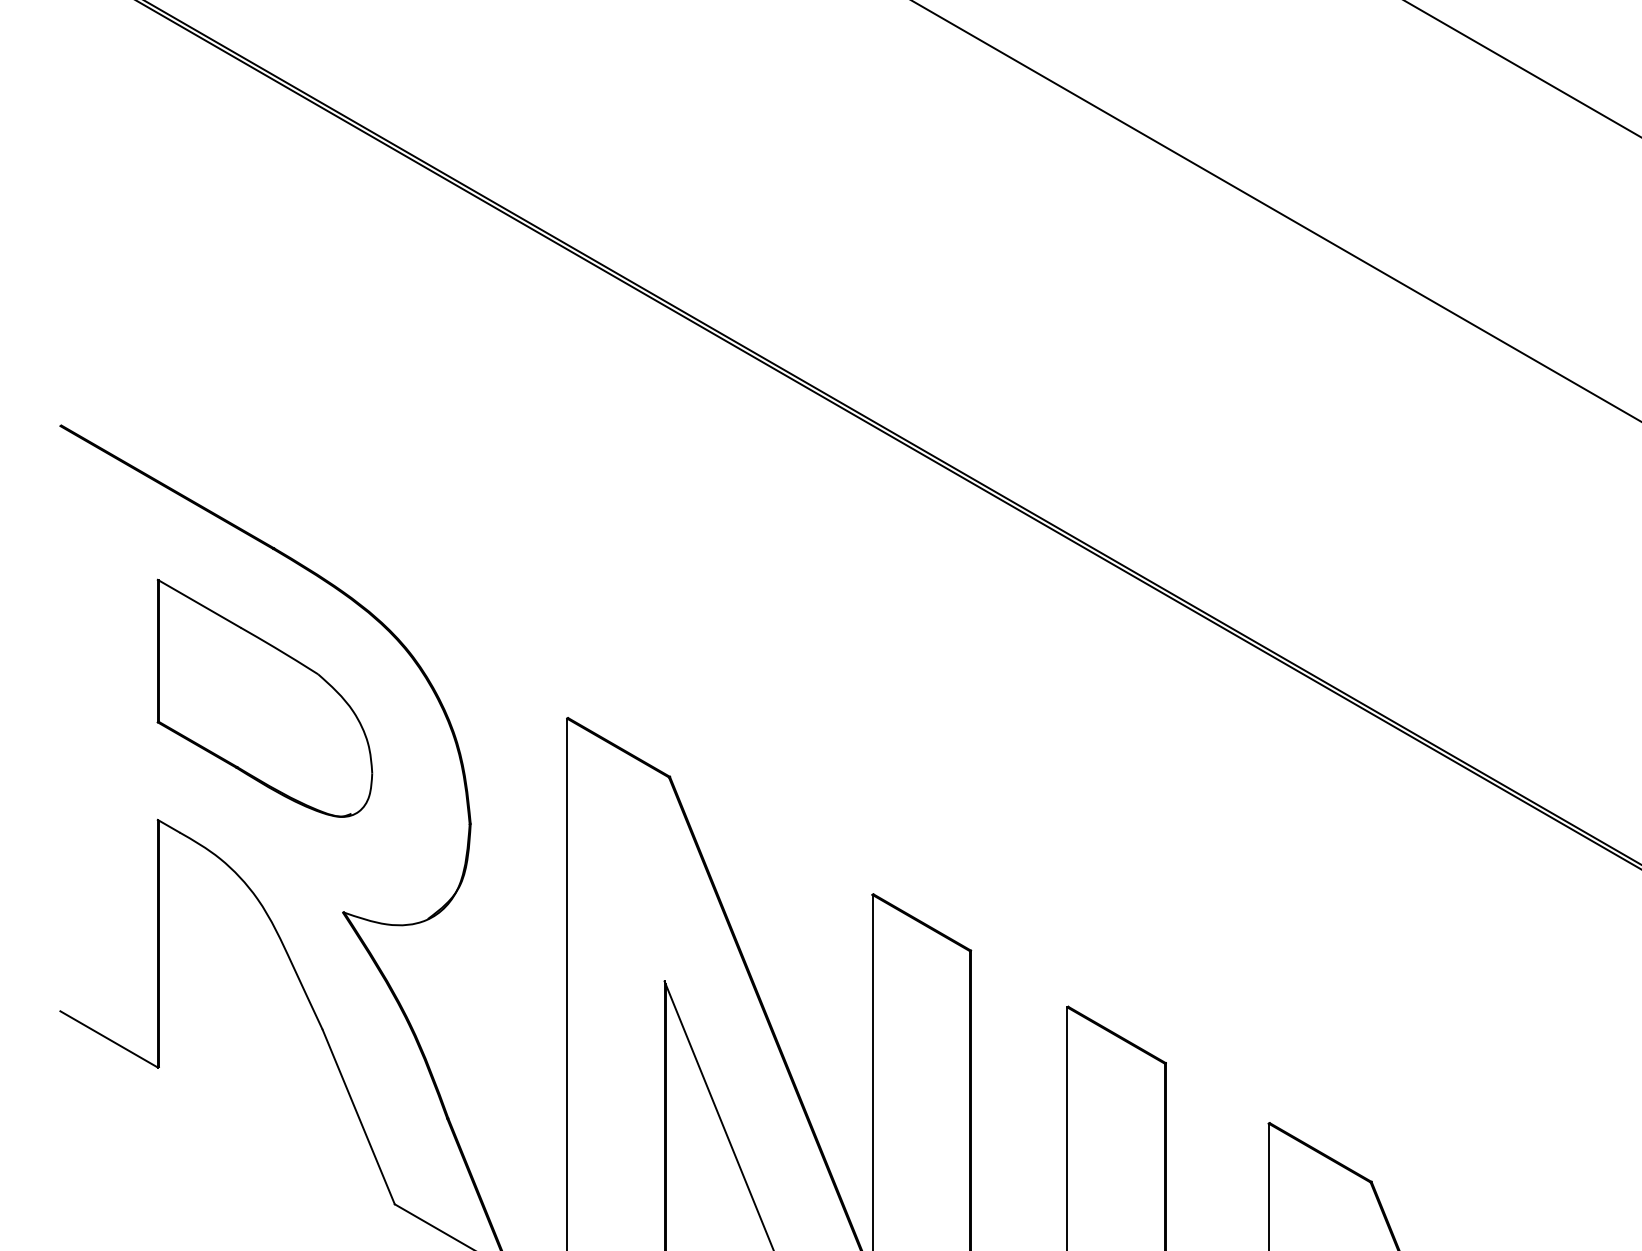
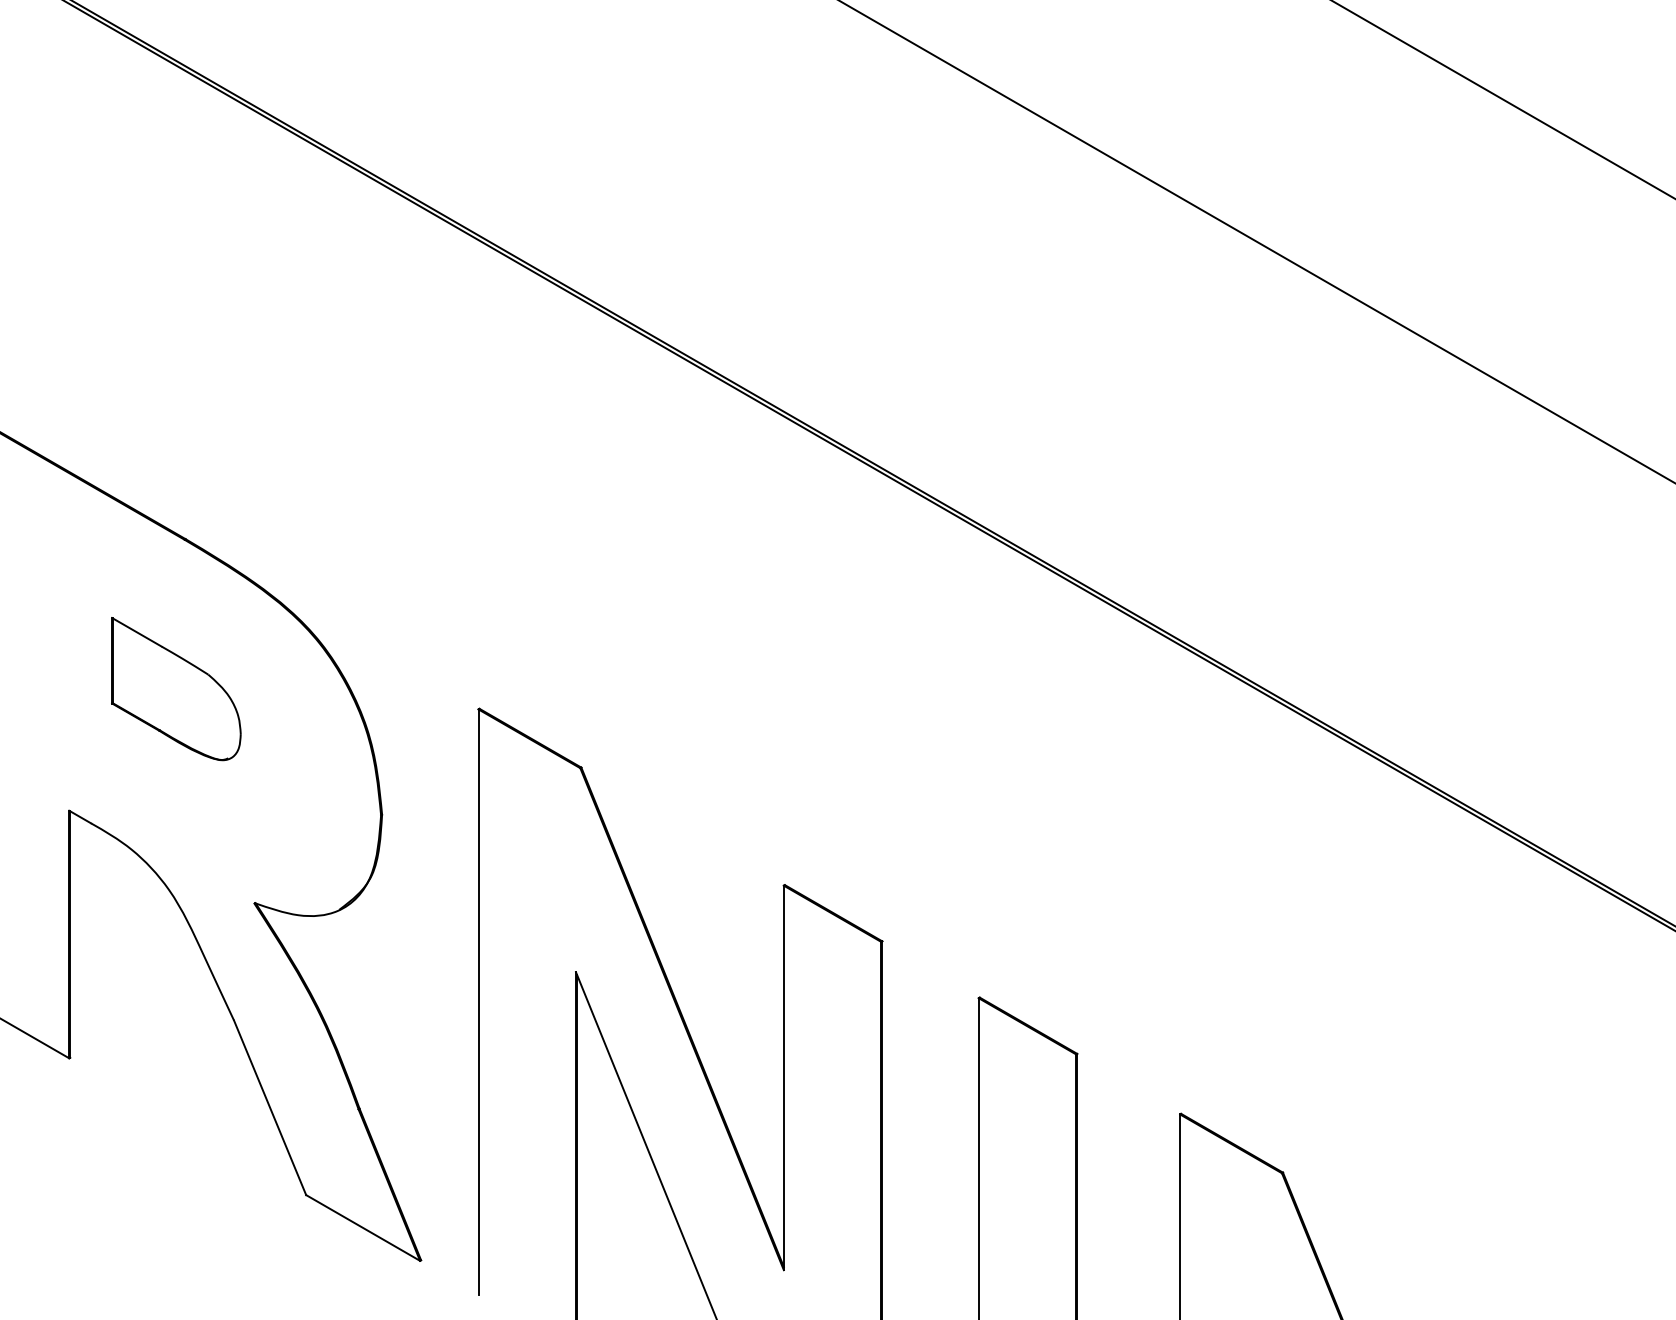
part: (265, 697) -> (176, 688), size x0.6

